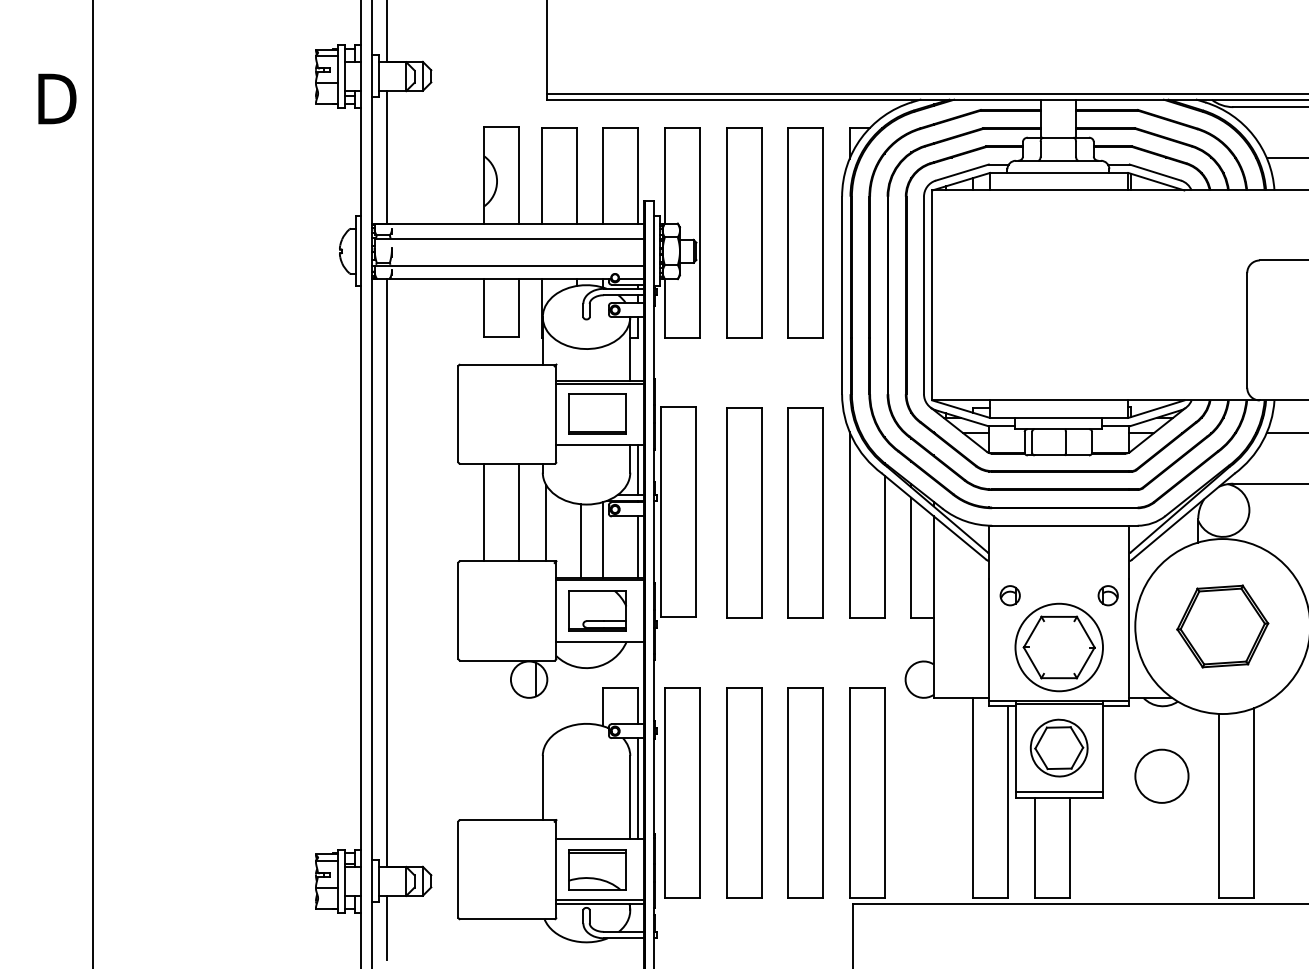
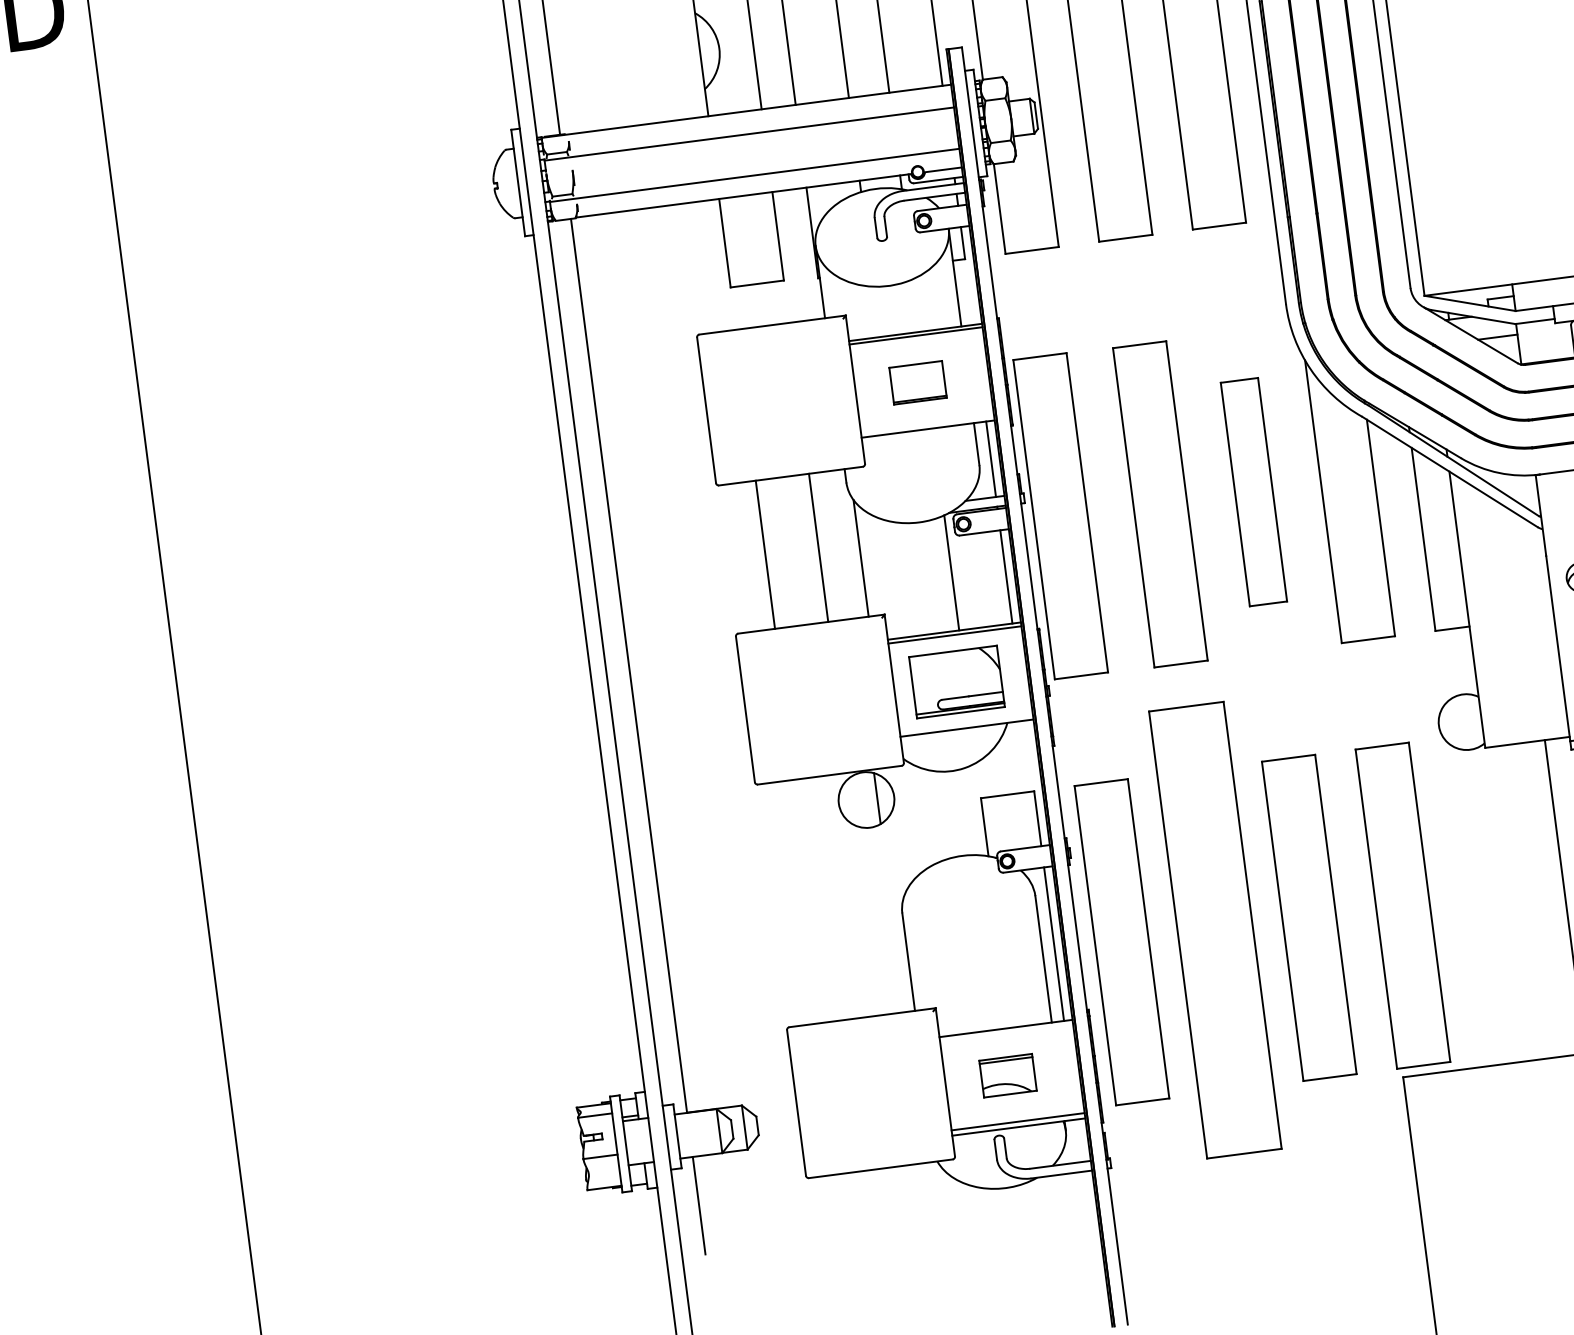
part: (597, 413) -> (917, 381), size x0.6
part: (805, 512) -> (1253, 491), size x0.7
line: (580, 540) -> (917, 578), removed
part: (744, 792) -> (1216, 929), size x1.4
part: (597, 869) -> (1007, 1075), size x0.6

